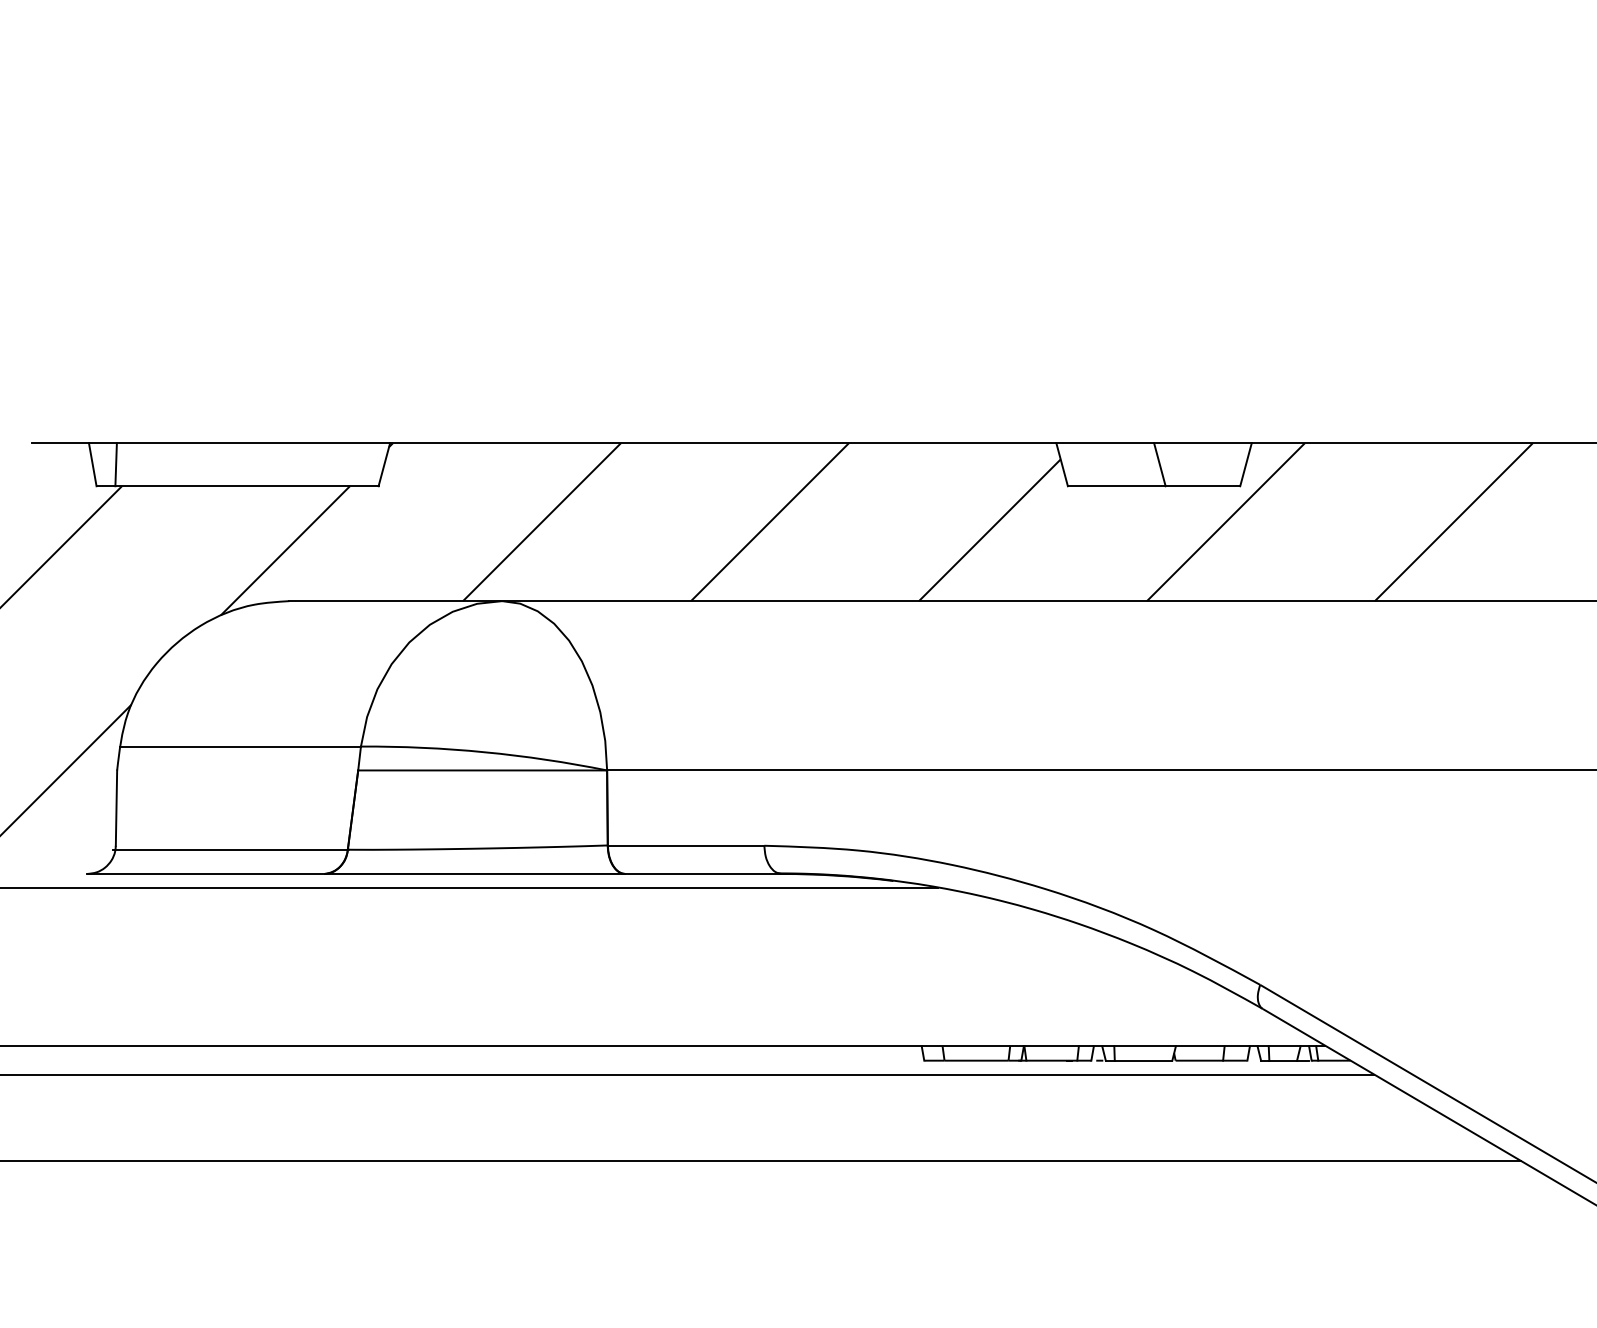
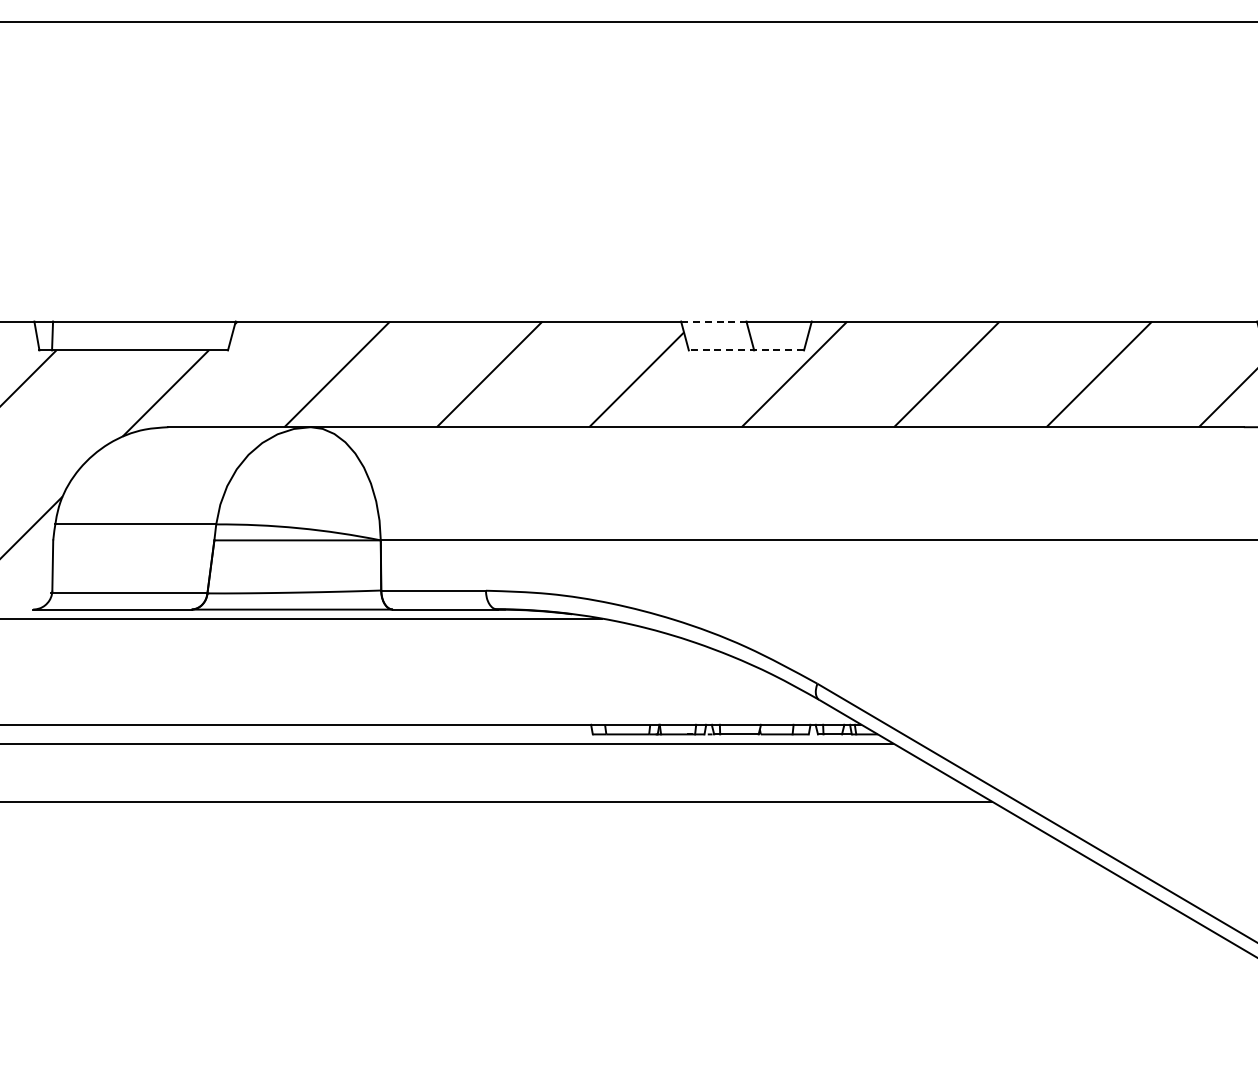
line: (1104, 443) -> (713, 321), solid -> dashed
line: (1154, 486) -> (746, 350), solid -> dashed

